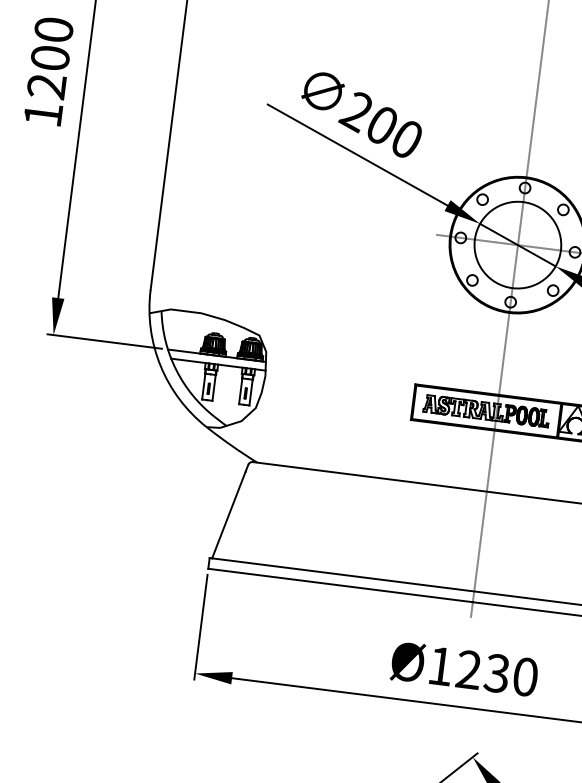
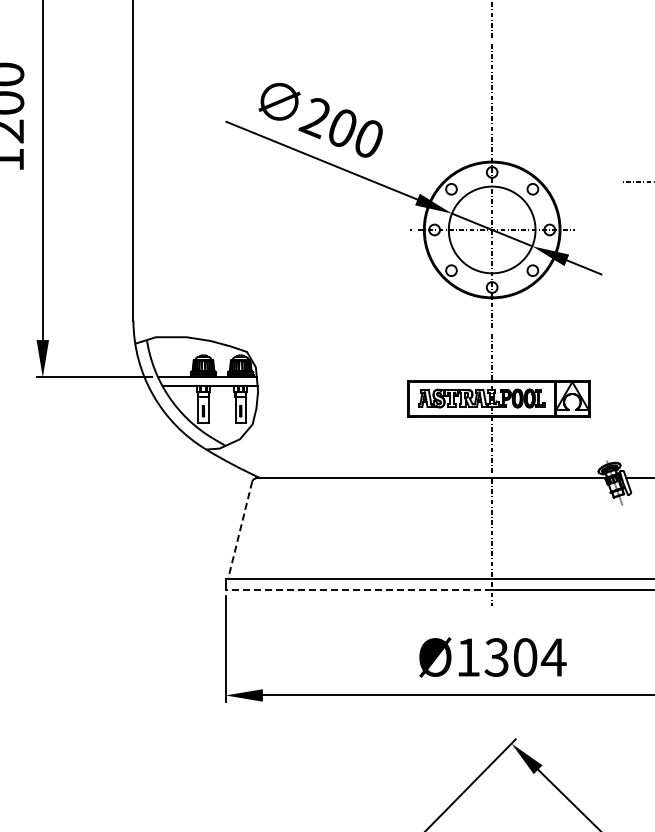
line: (230, 511) -> (240, 530), solid -> dashed
line: (340, 585) -> (358, 589), solid -> dashed
text: (497, 673) -> (525, 657), Ø1230 -> Ø1304

